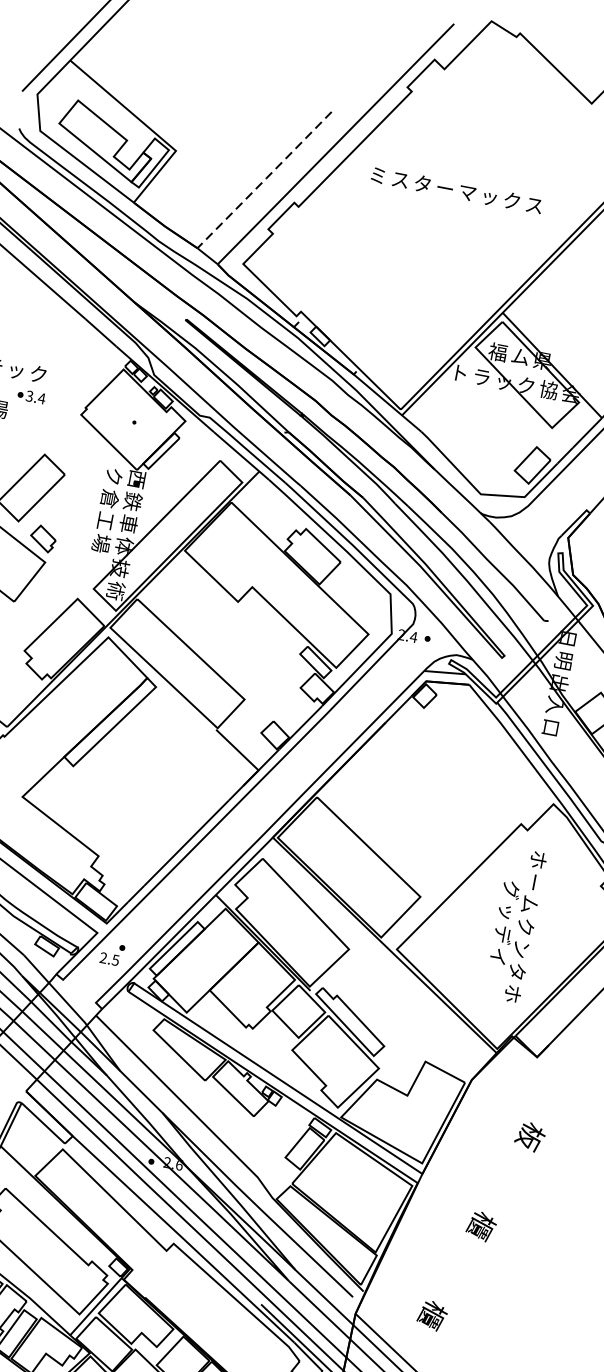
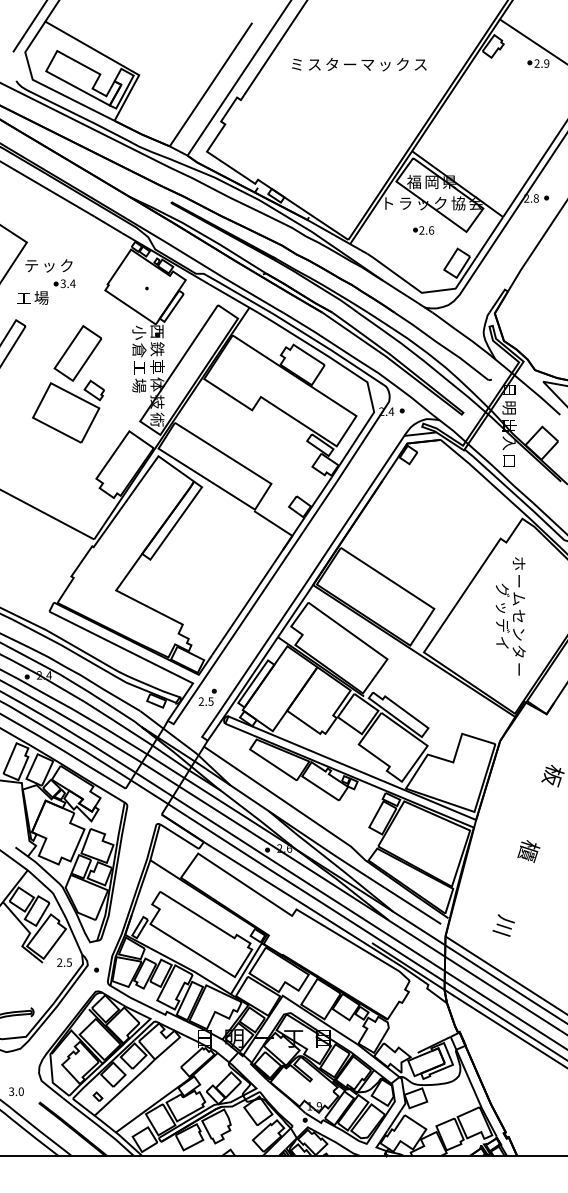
line: (263, 179) -> (210, 84), dashed -> solid
text: (519, 357) -> (431, 182), ム -> 岡
part: (498, 415) -> (423, 230), added
text: (114, 476) -> (139, 332), ク -> 小
text: (525, 925) -> (518, 615), ク -> セ
text: (512, 993) -> (518, 669), ホ -> ー
text: (431, 1315) -> (503, 926), 櫃 -> 川

